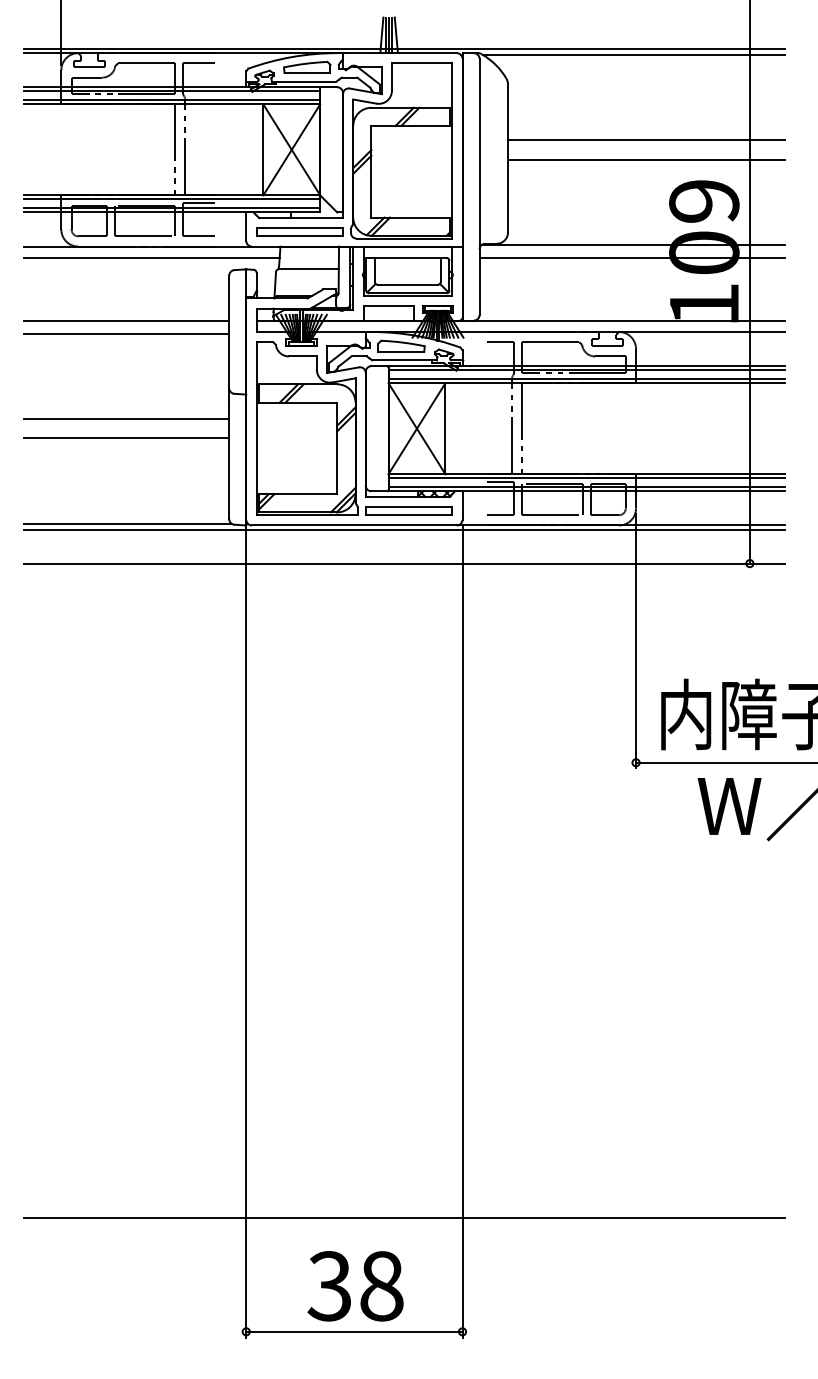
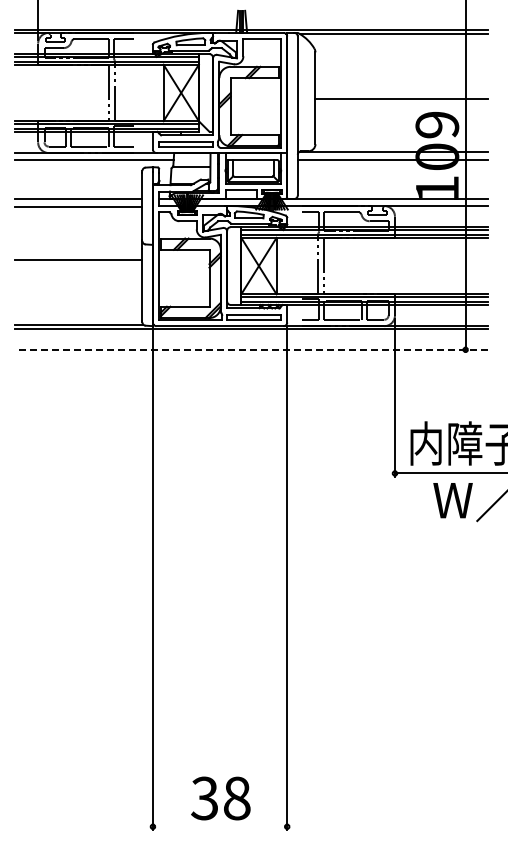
line: (646, 139) -> (401, 86), removed
line: (126, 439) -> (78, 272), removed
line: (403, 563) -> (250, 349), solid -> dashed
line: (404, 1218) -> (251, 756), removed
line: (353, 1331) -> (219, 826), removed

